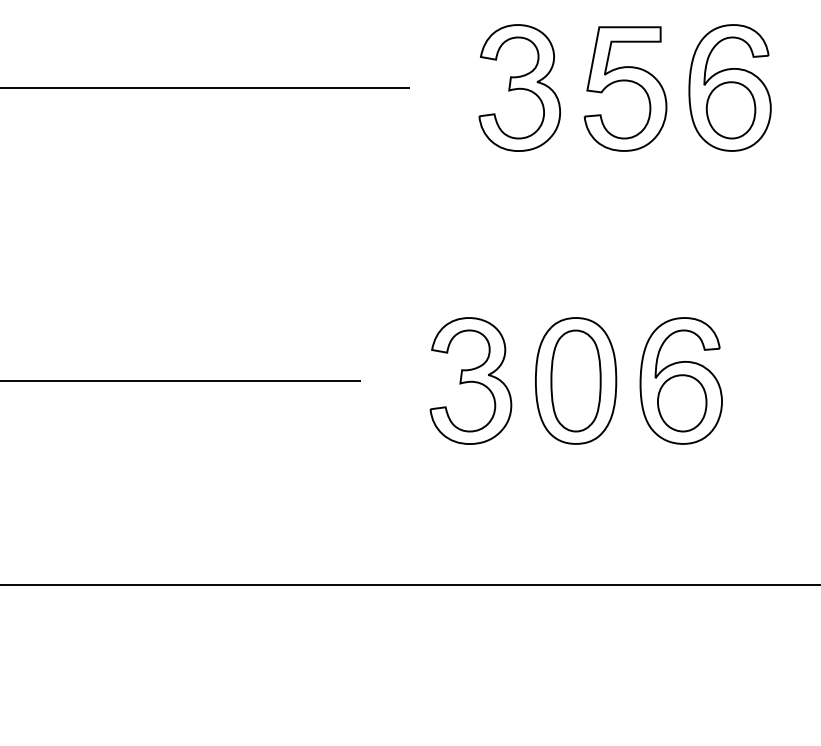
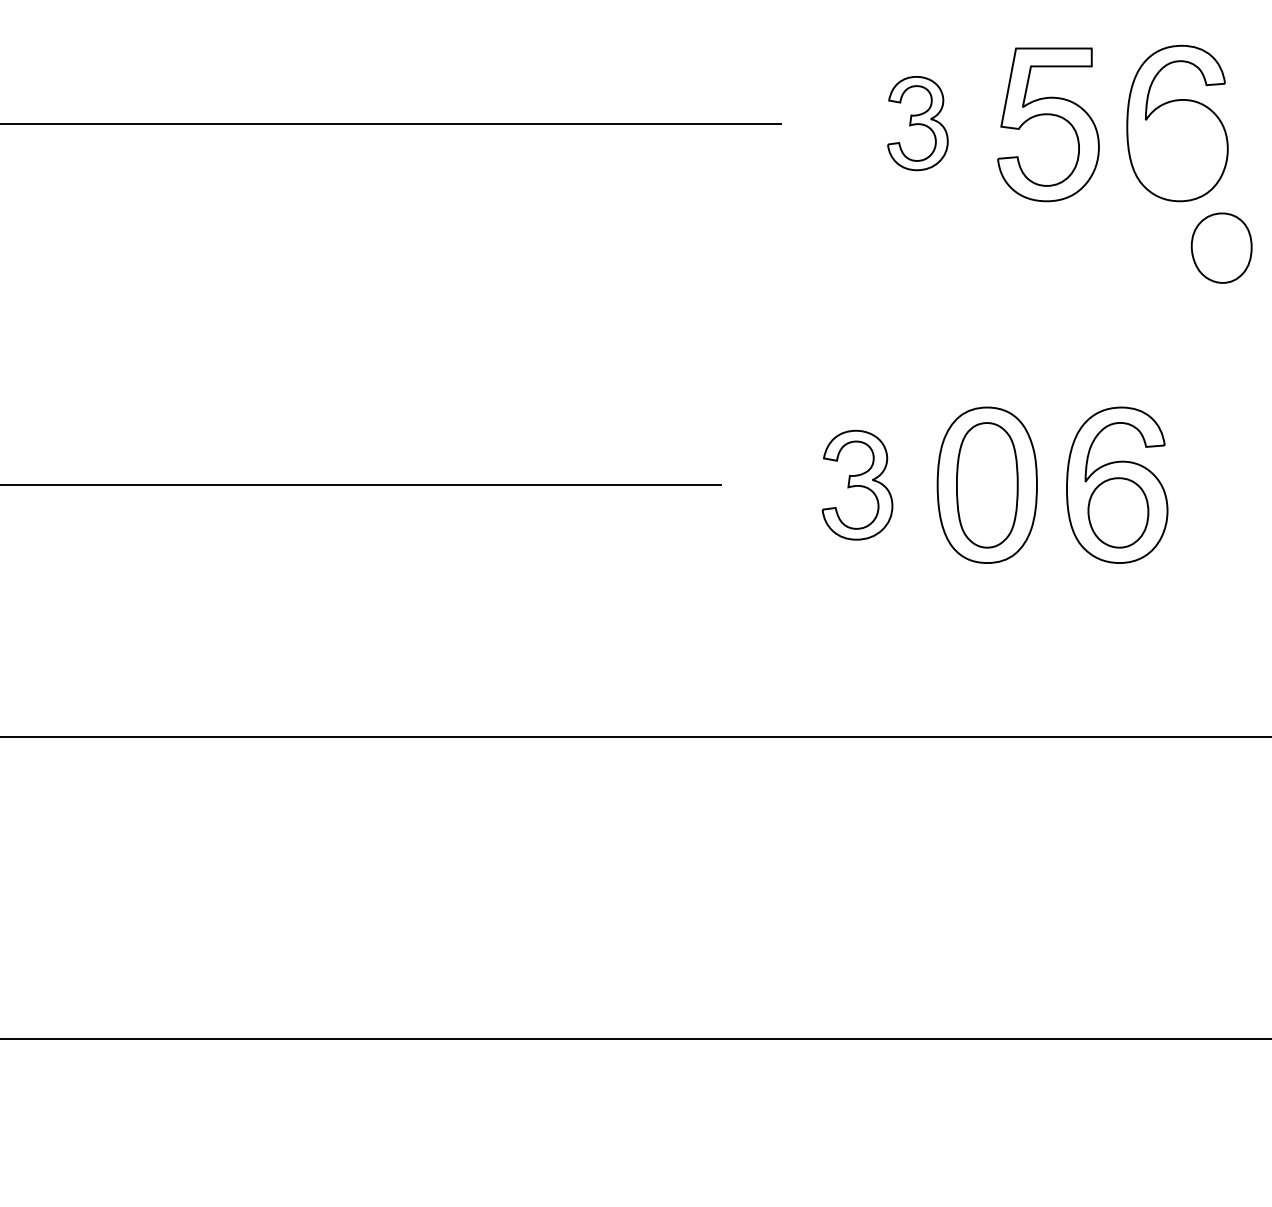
part: (519, 87) -> (917, 123), size x0.6
part: (730, 109) -> (1221, 247), moved
part: (470, 380) -> (857, 484), size x0.7

